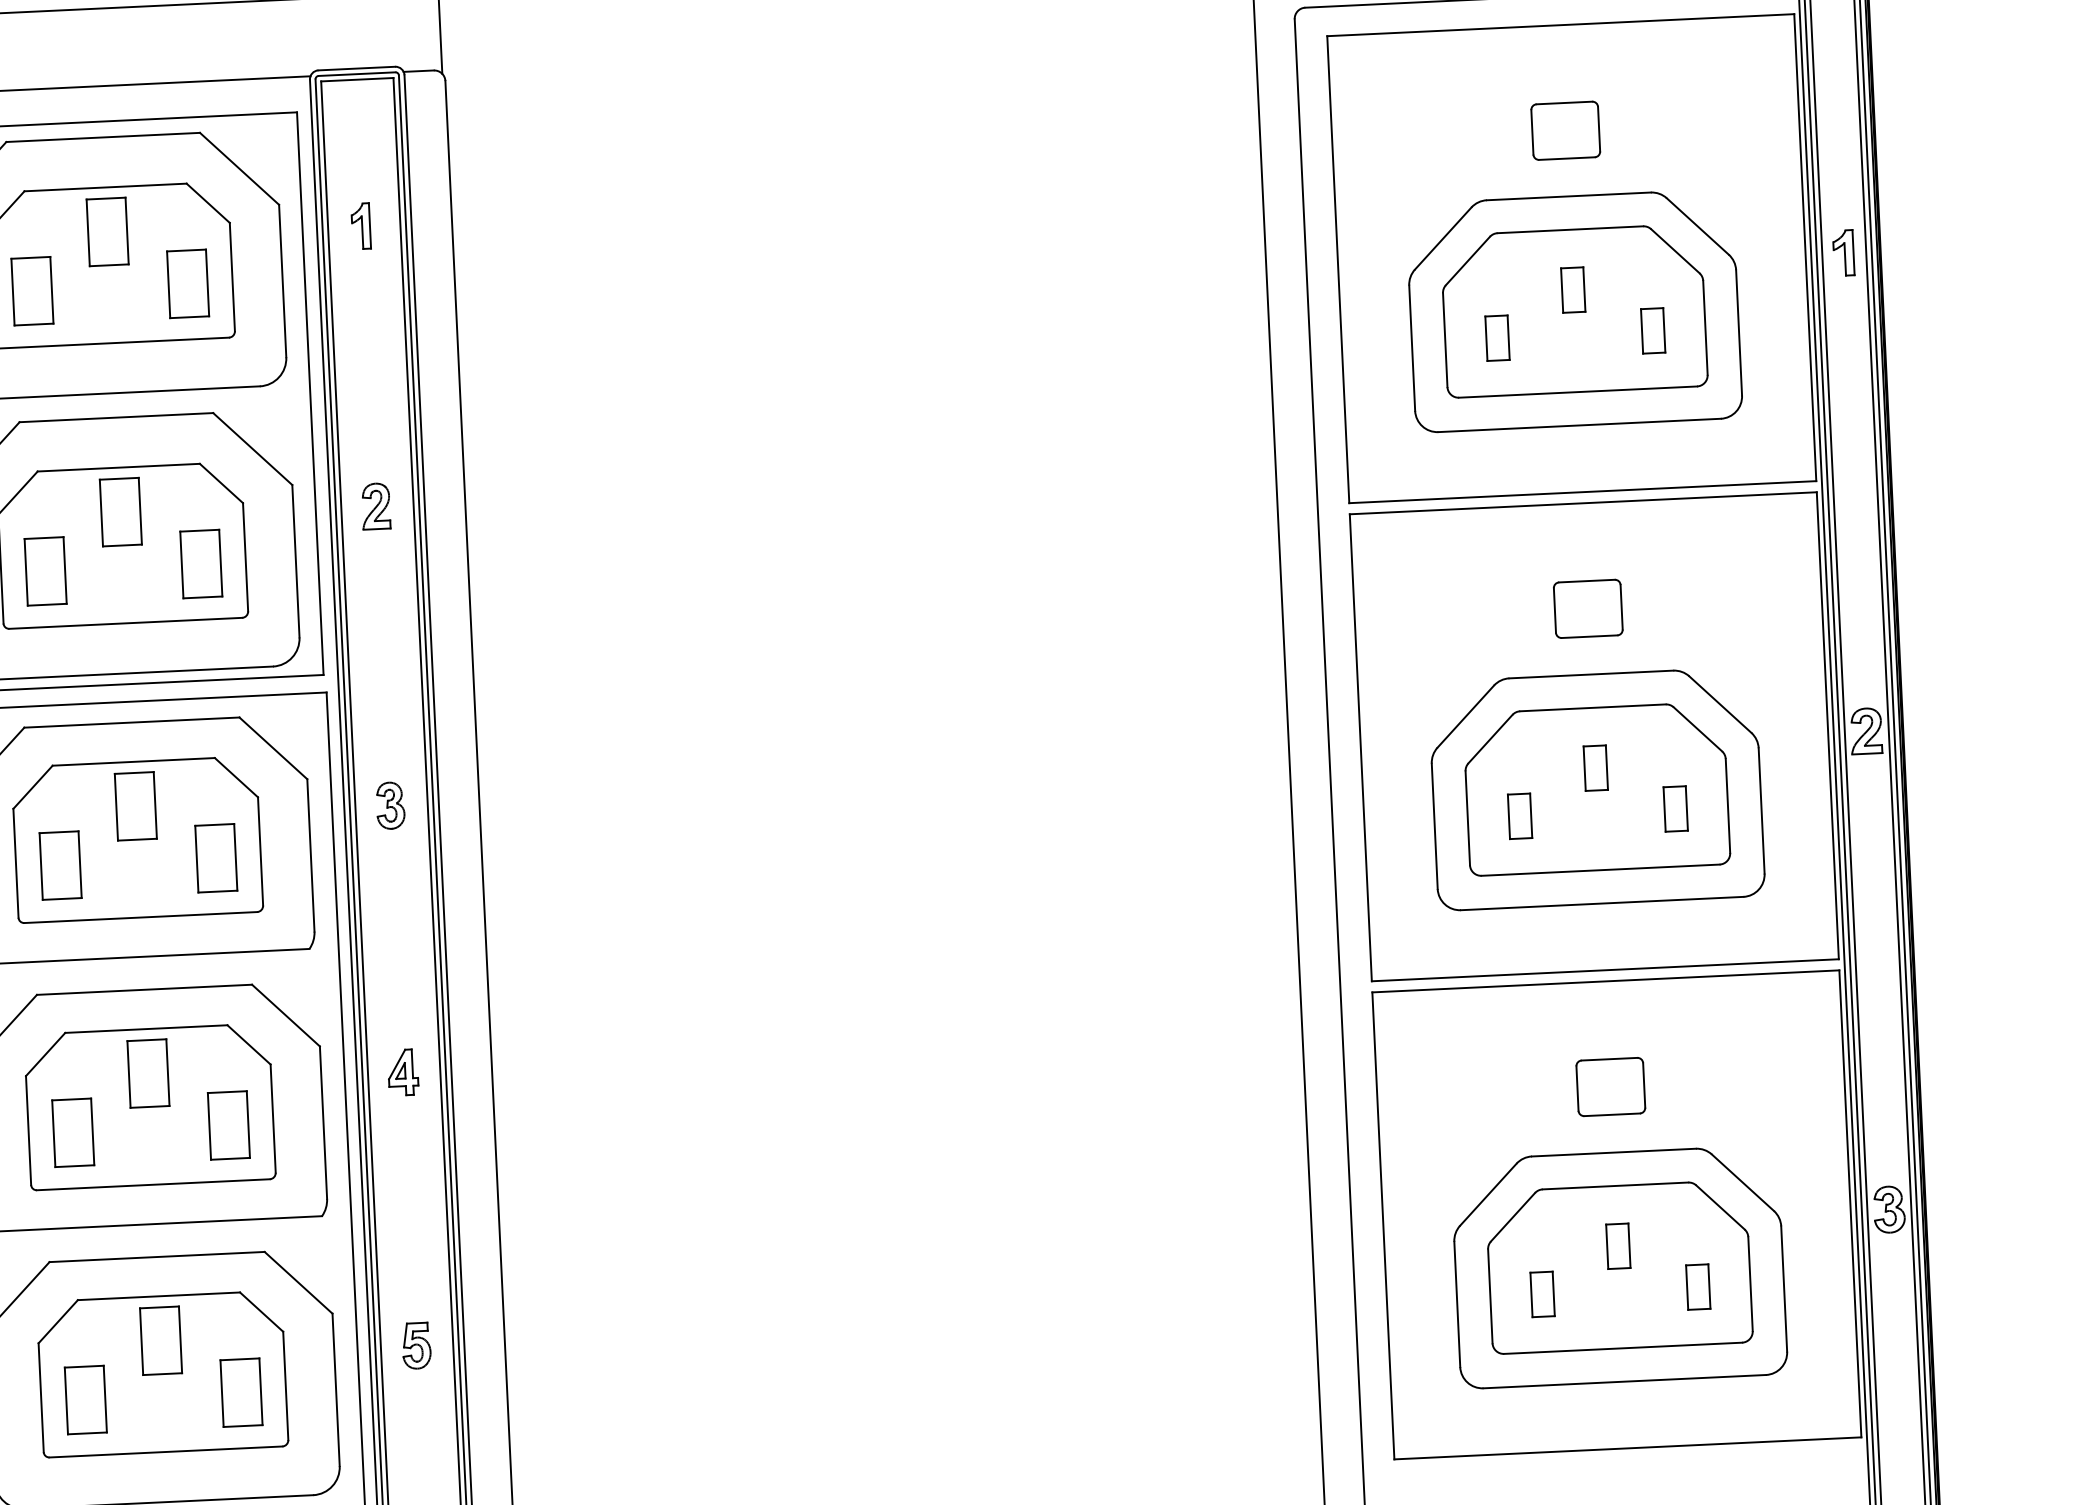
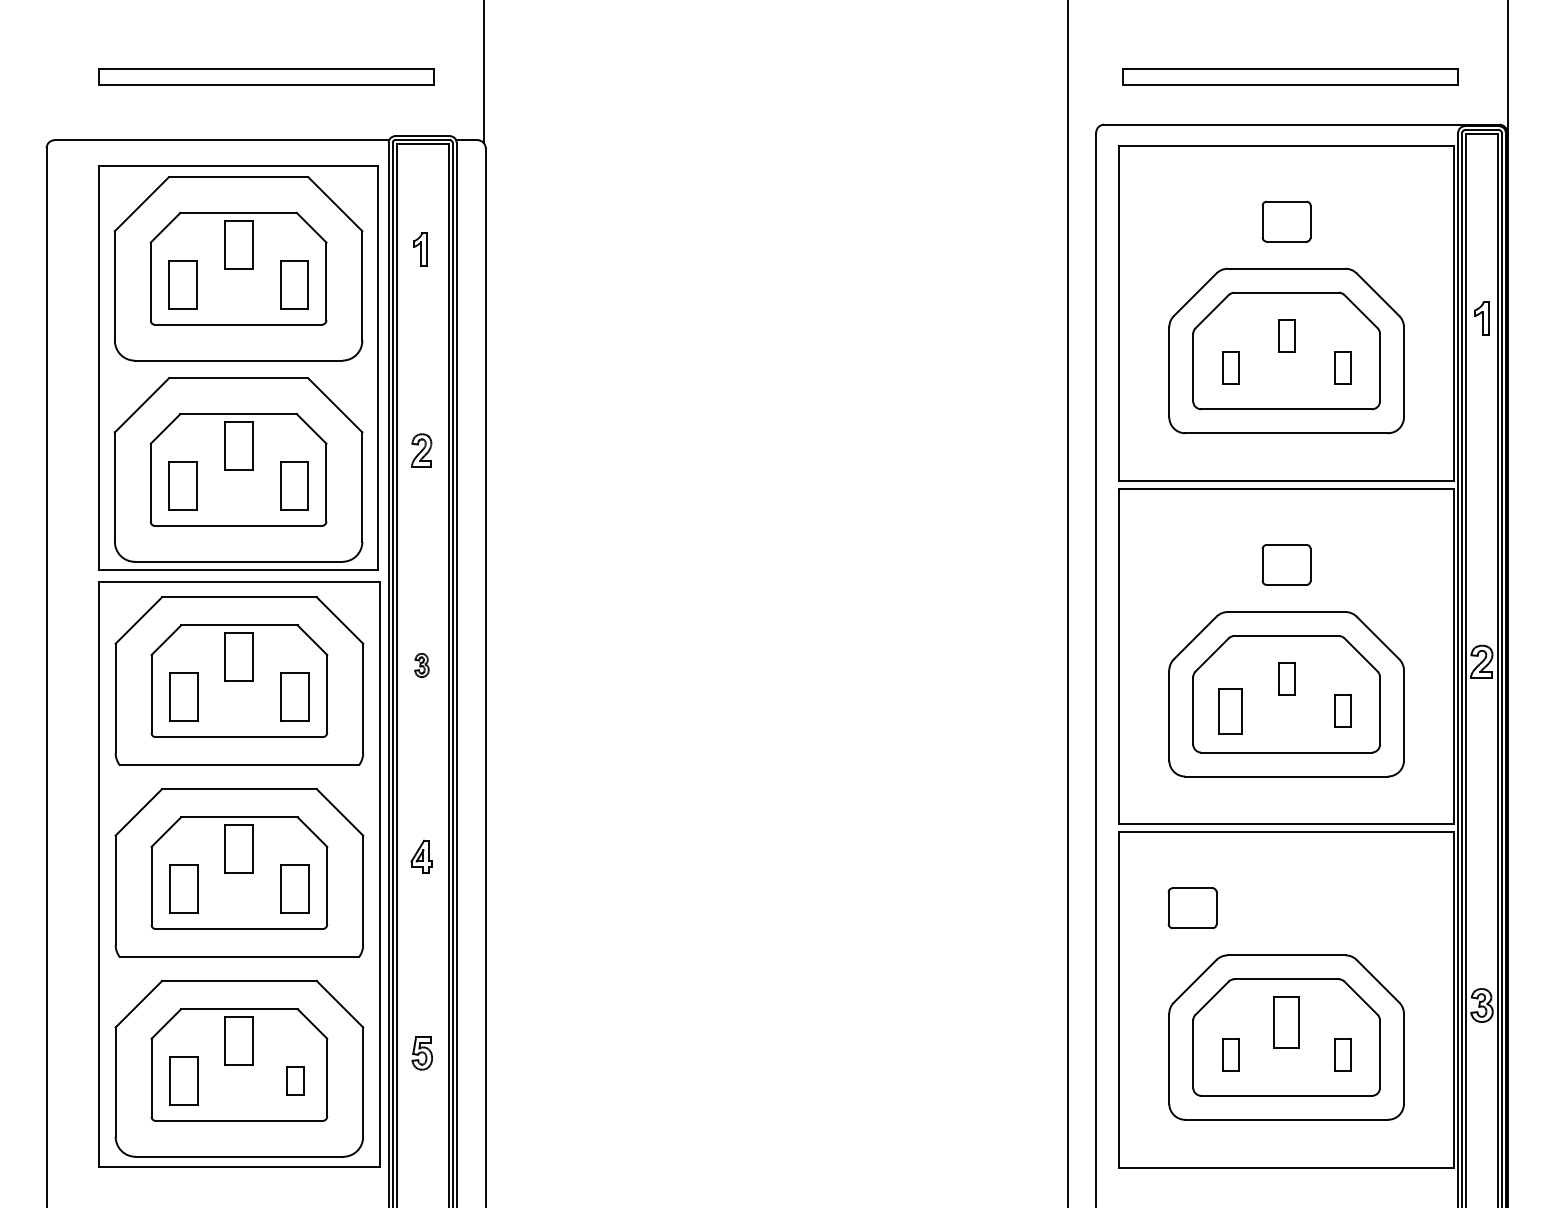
part: (389, 805) -> (421, 665), size x0.7
part: (1519, 815) -> (1230, 710), size x1.4
part: (1610, 1085) -> (1192, 907), moved
part: (1618, 1246) -> (1286, 1022), size x1.6
part: (240, 1392) -> (294, 1080), size x0.6

